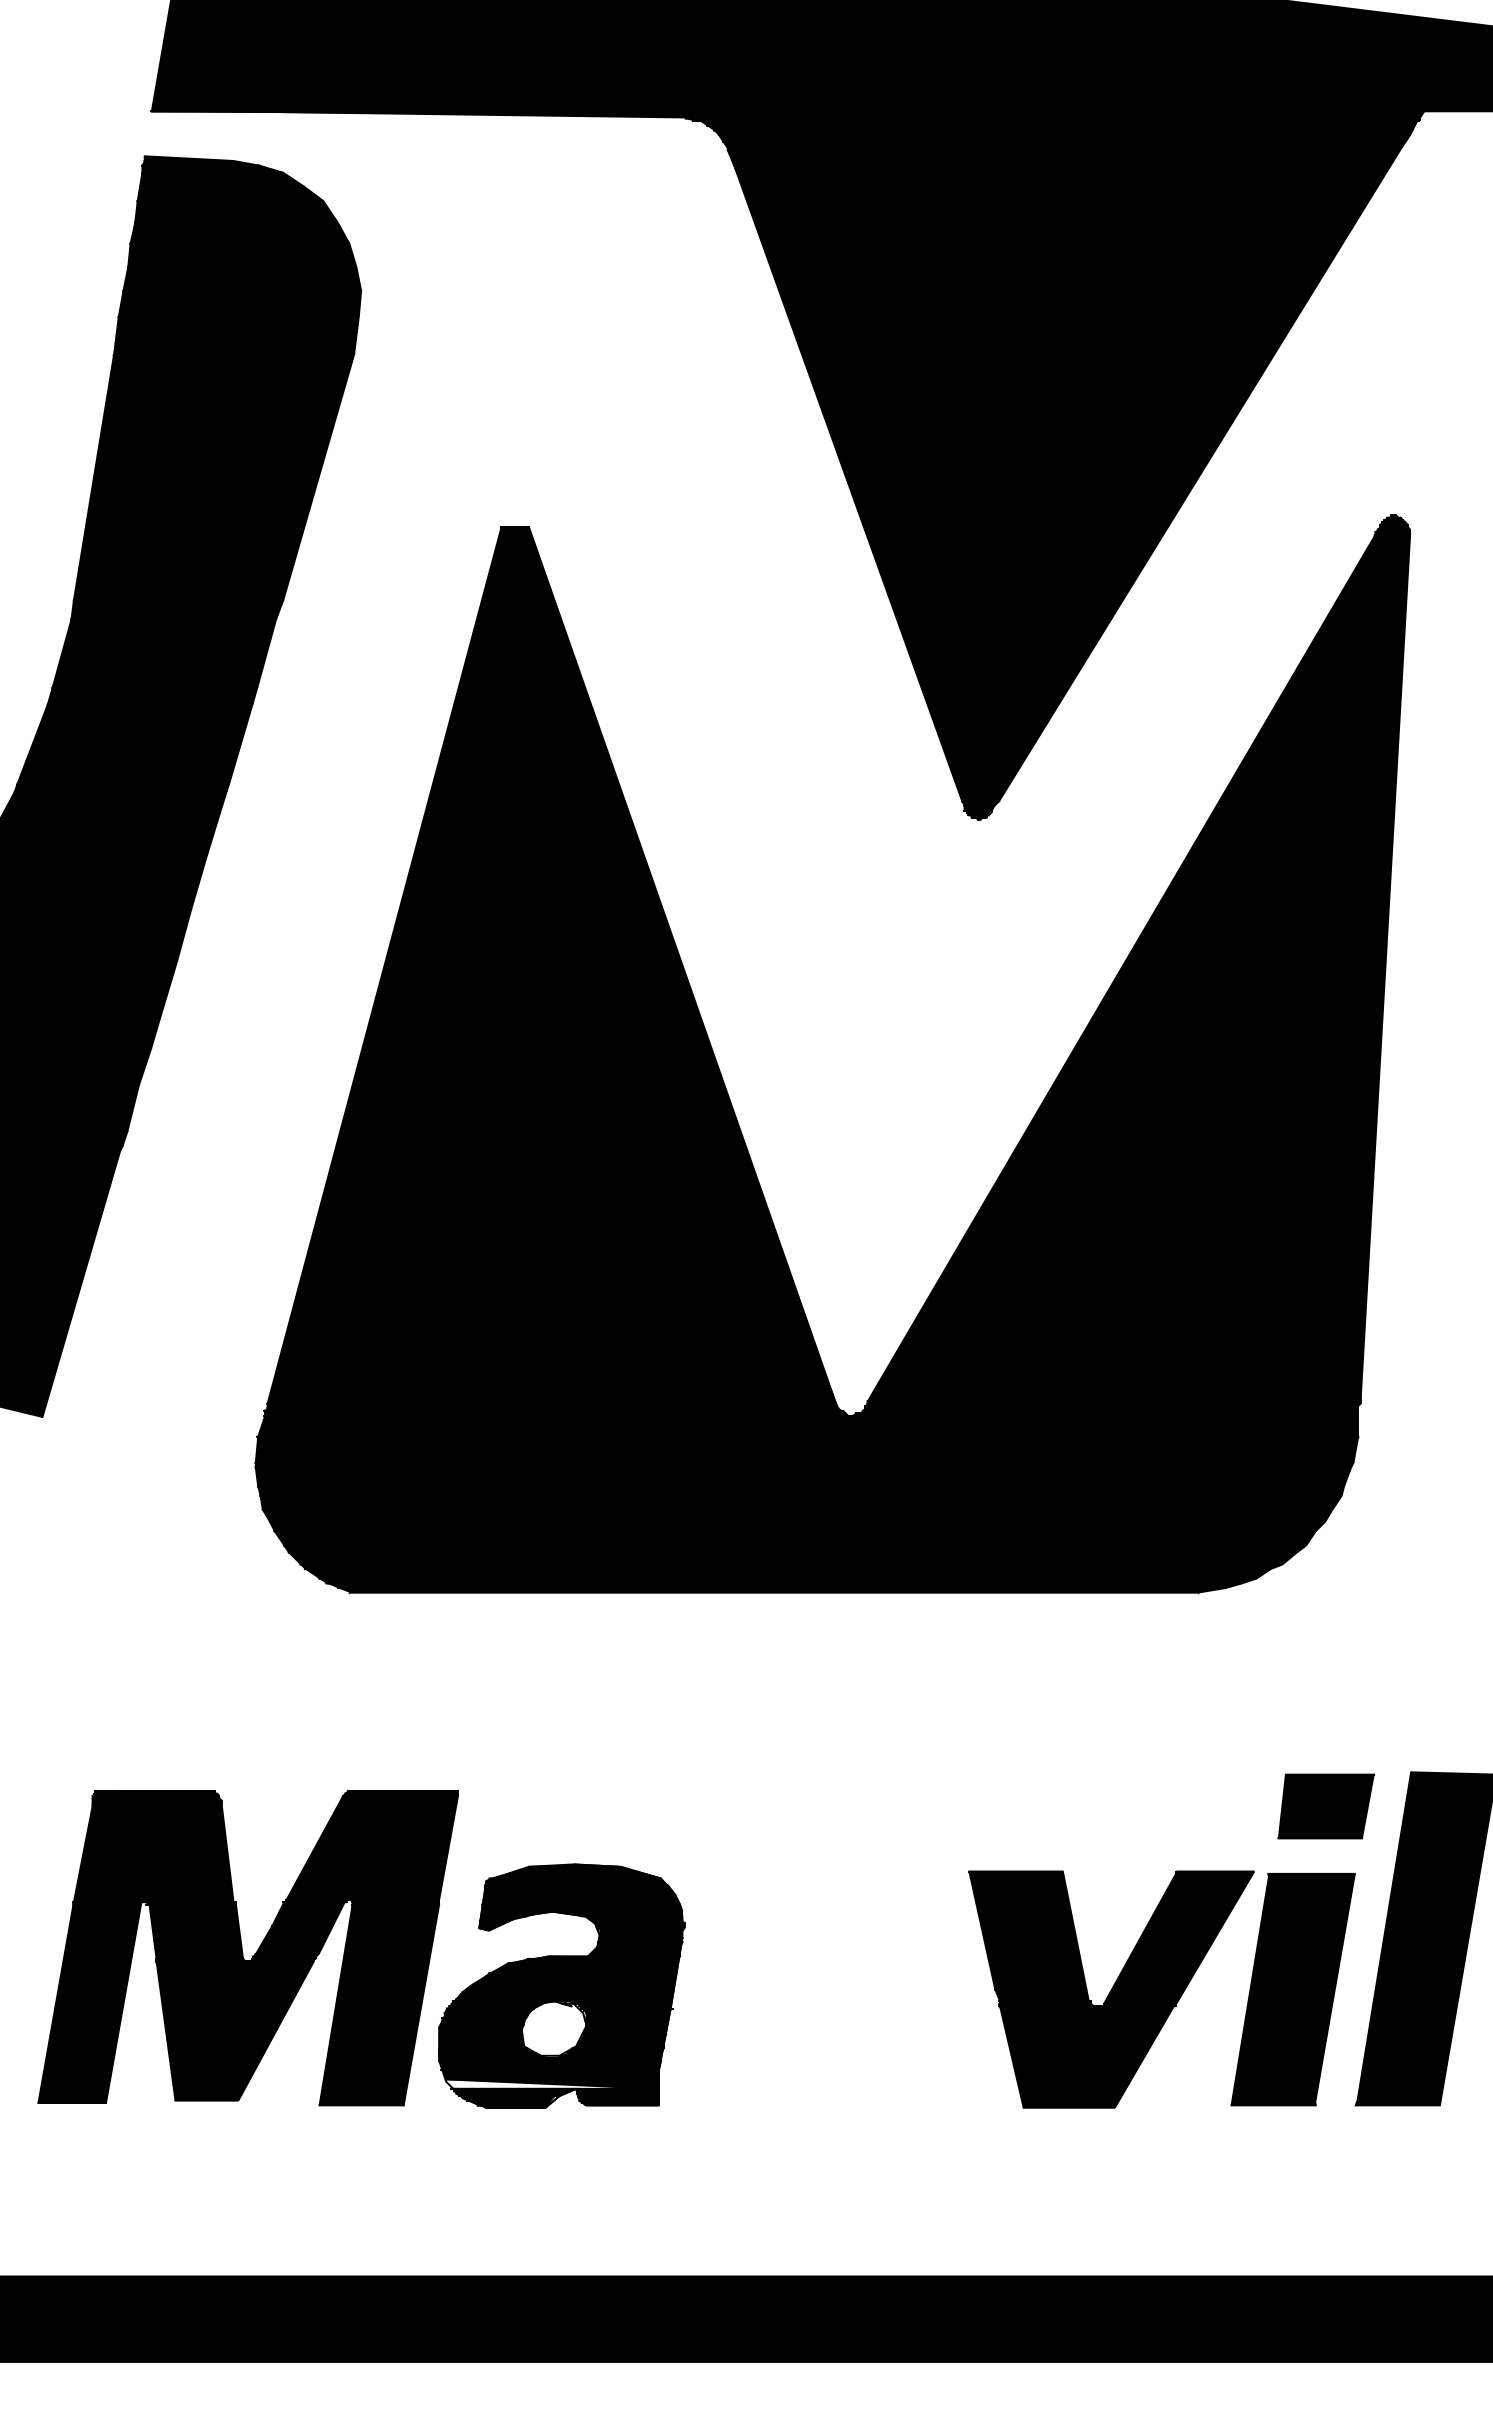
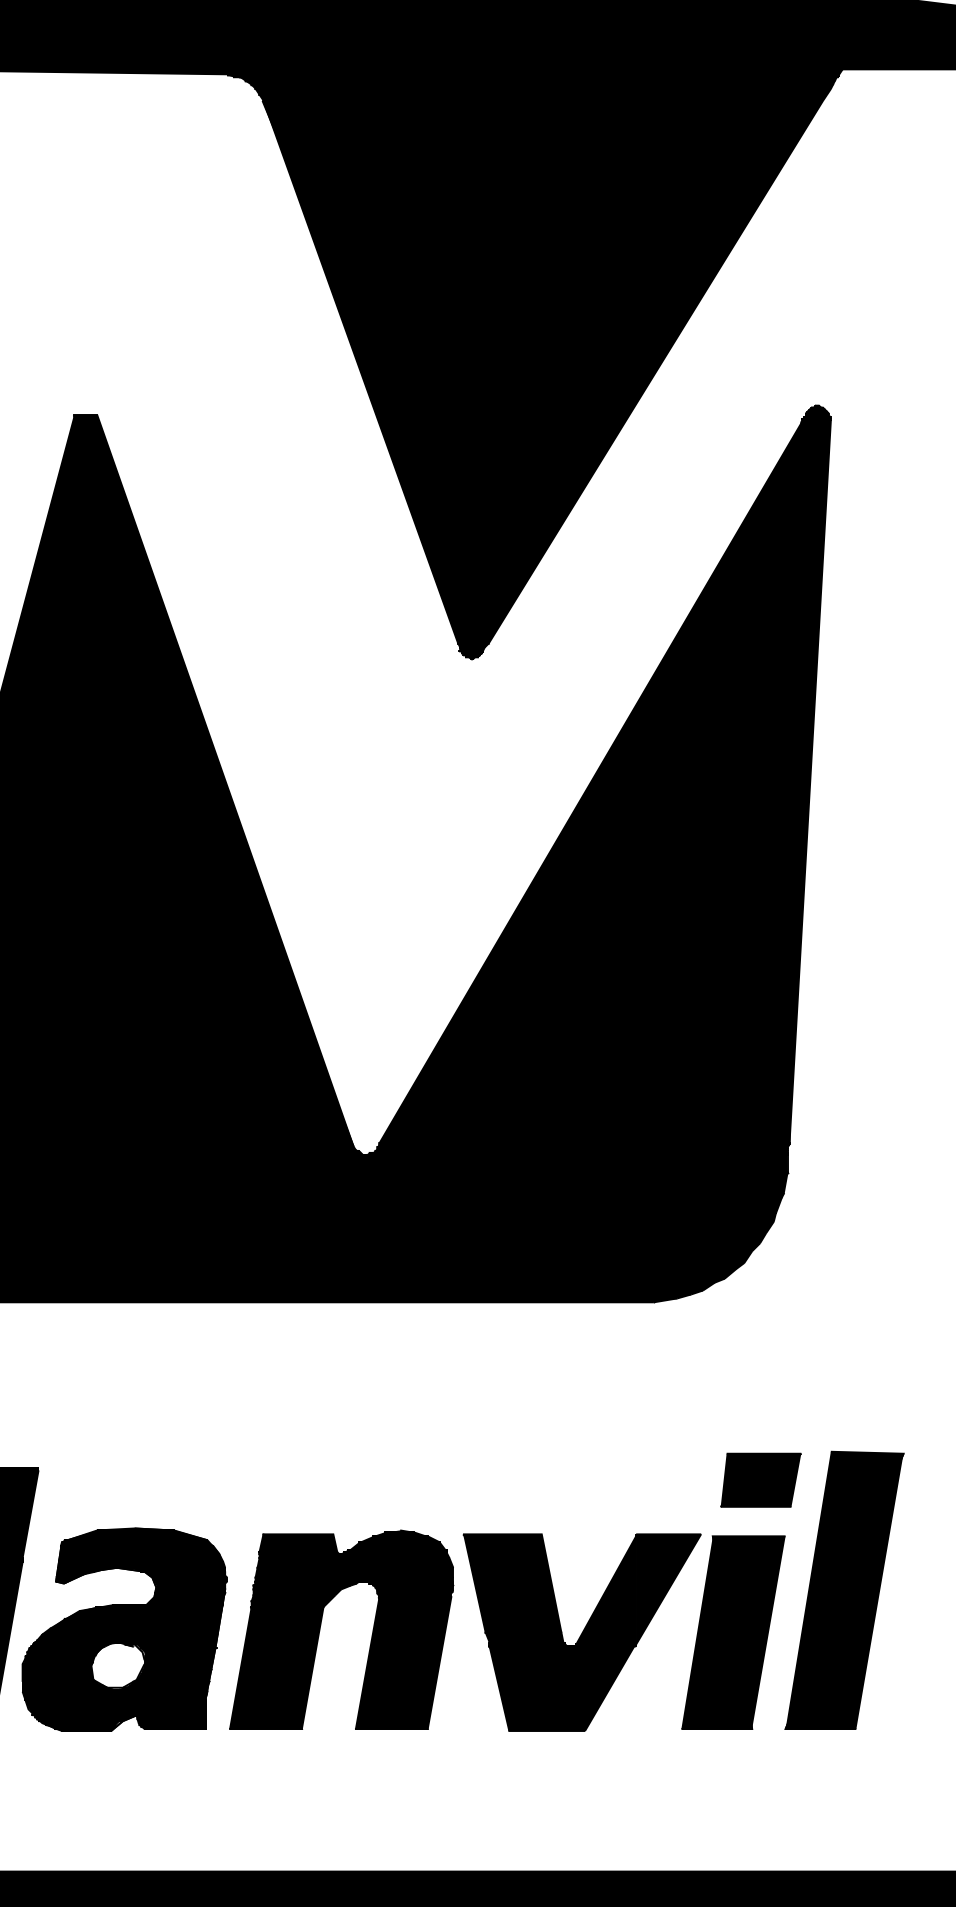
part: (797, 1983) -> (320, 1627), added
fill: (552, 2083) -> (116, 1710), added

